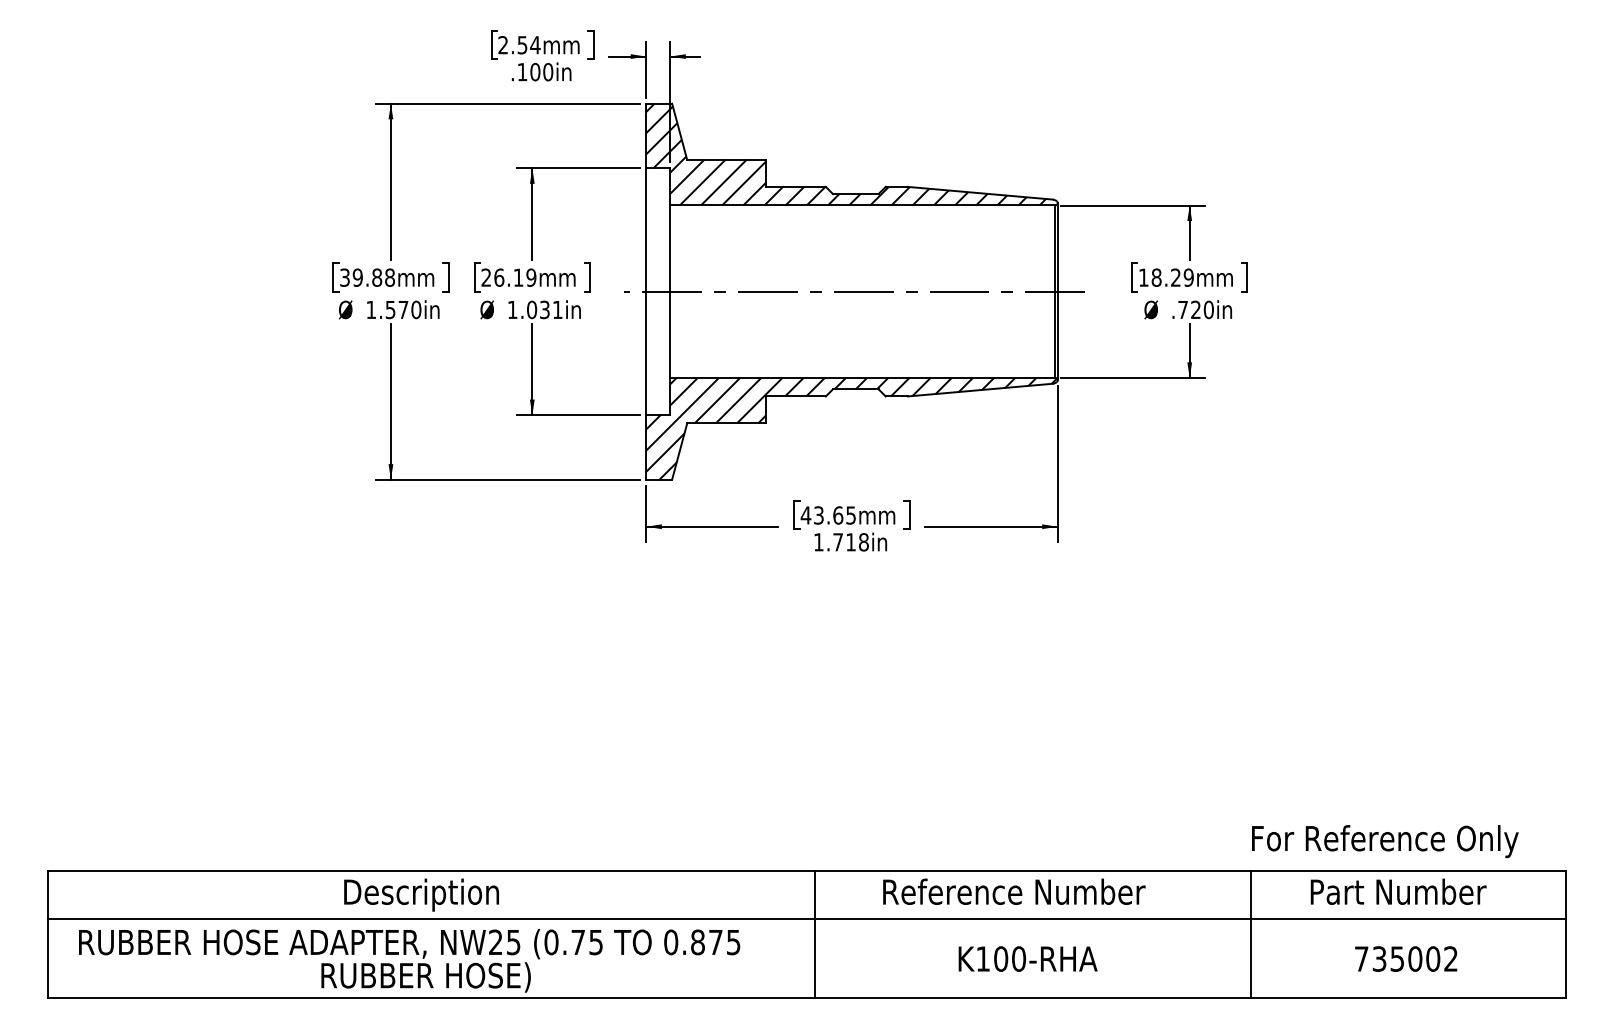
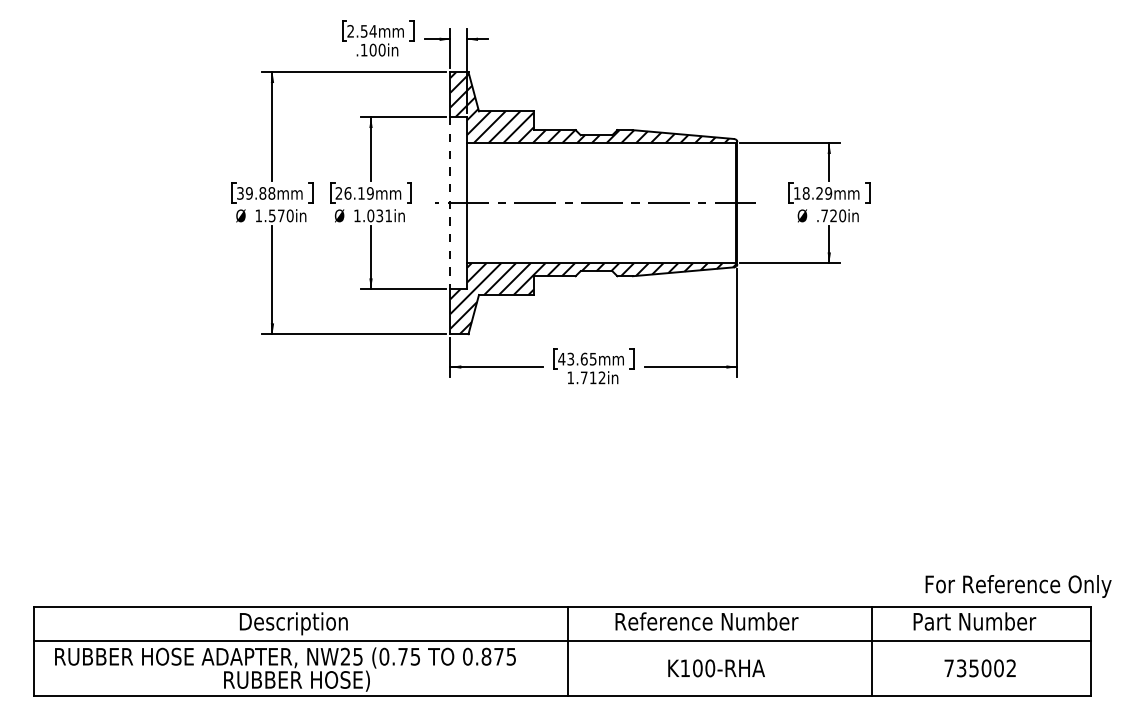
line: (646, 292) -> (450, 203), solid -> dashed
text: (862, 541) -> (601, 377), 1.718in -> 1.712in
text: (1385, 841) -> (1018, 586), moved

